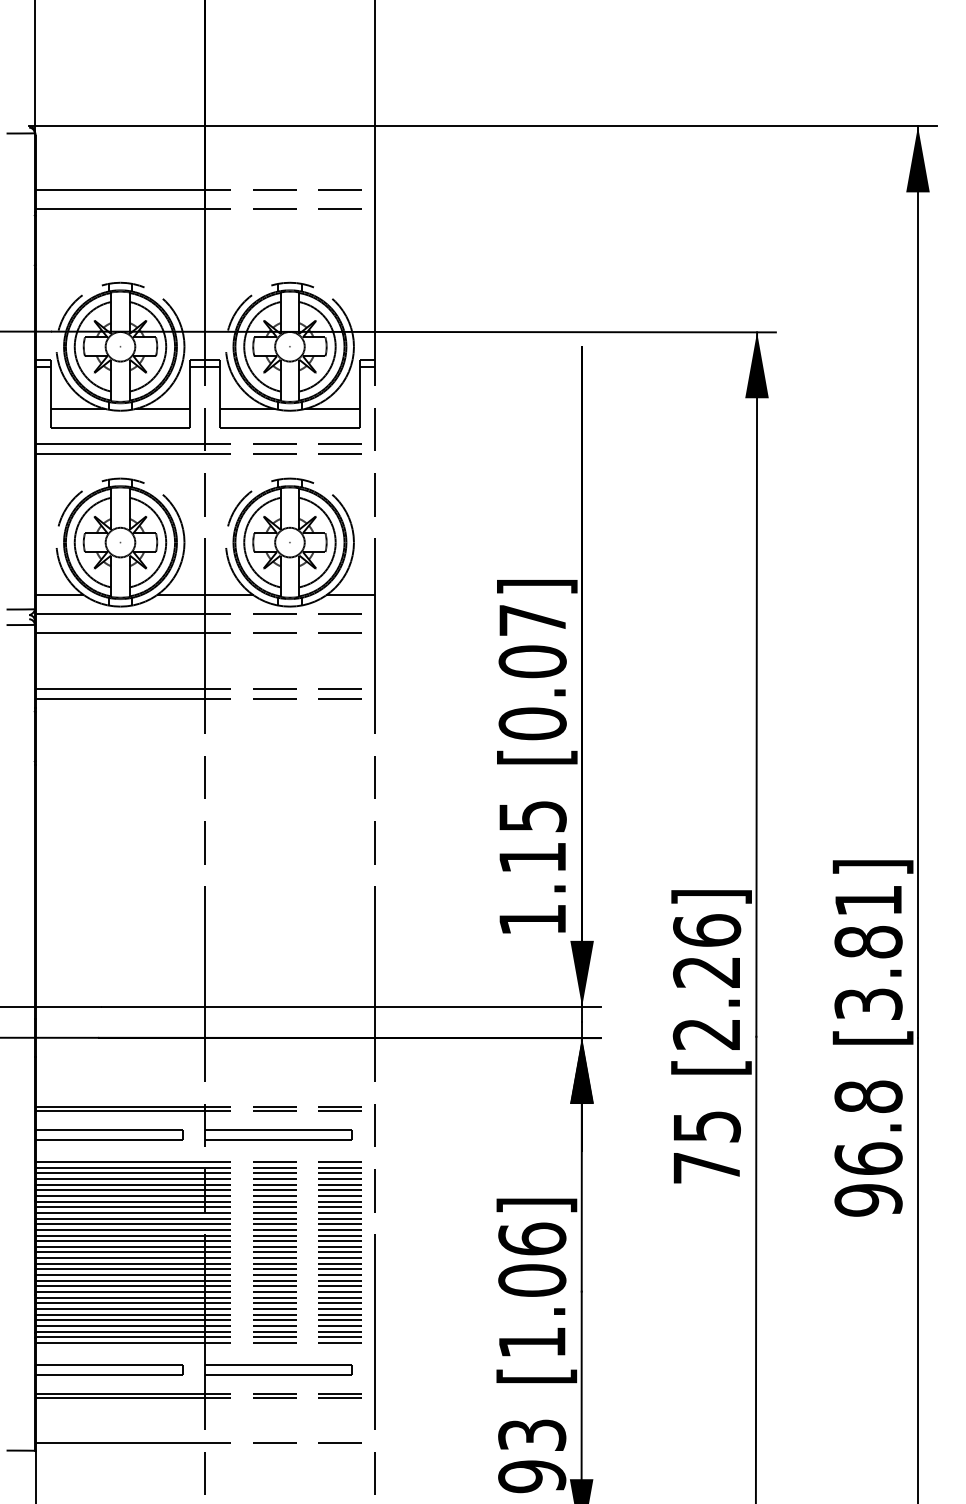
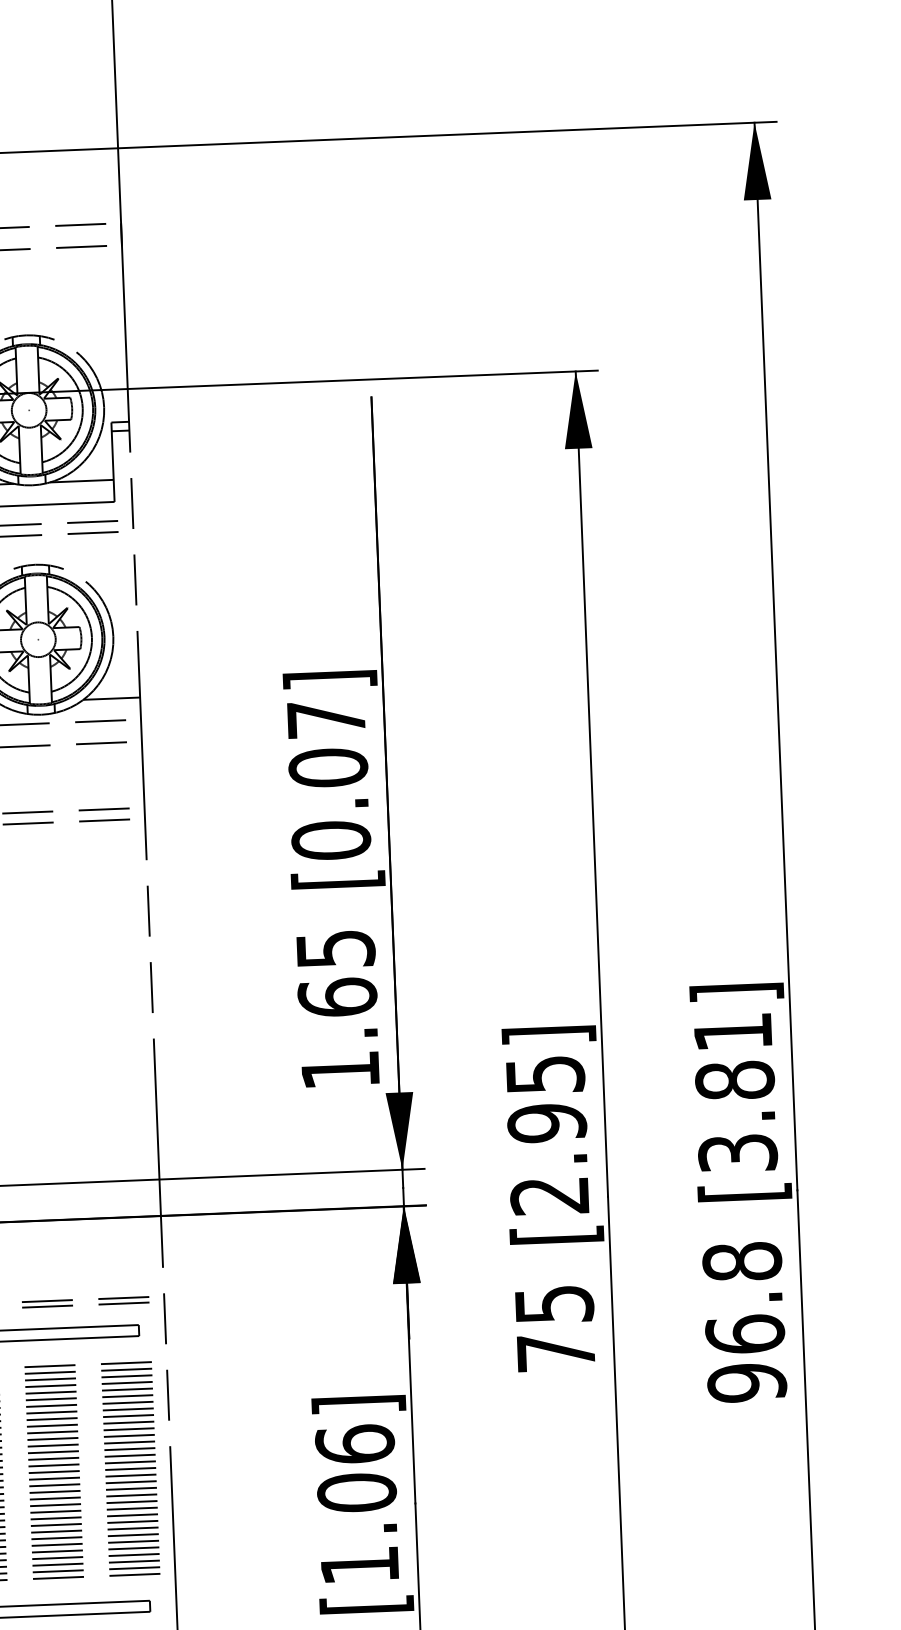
text: (532, 857) -> (337, 997), 1.15 -> 1.65
text: (707, 951) -> (546, 1099), [2.26] -> [2.95]

